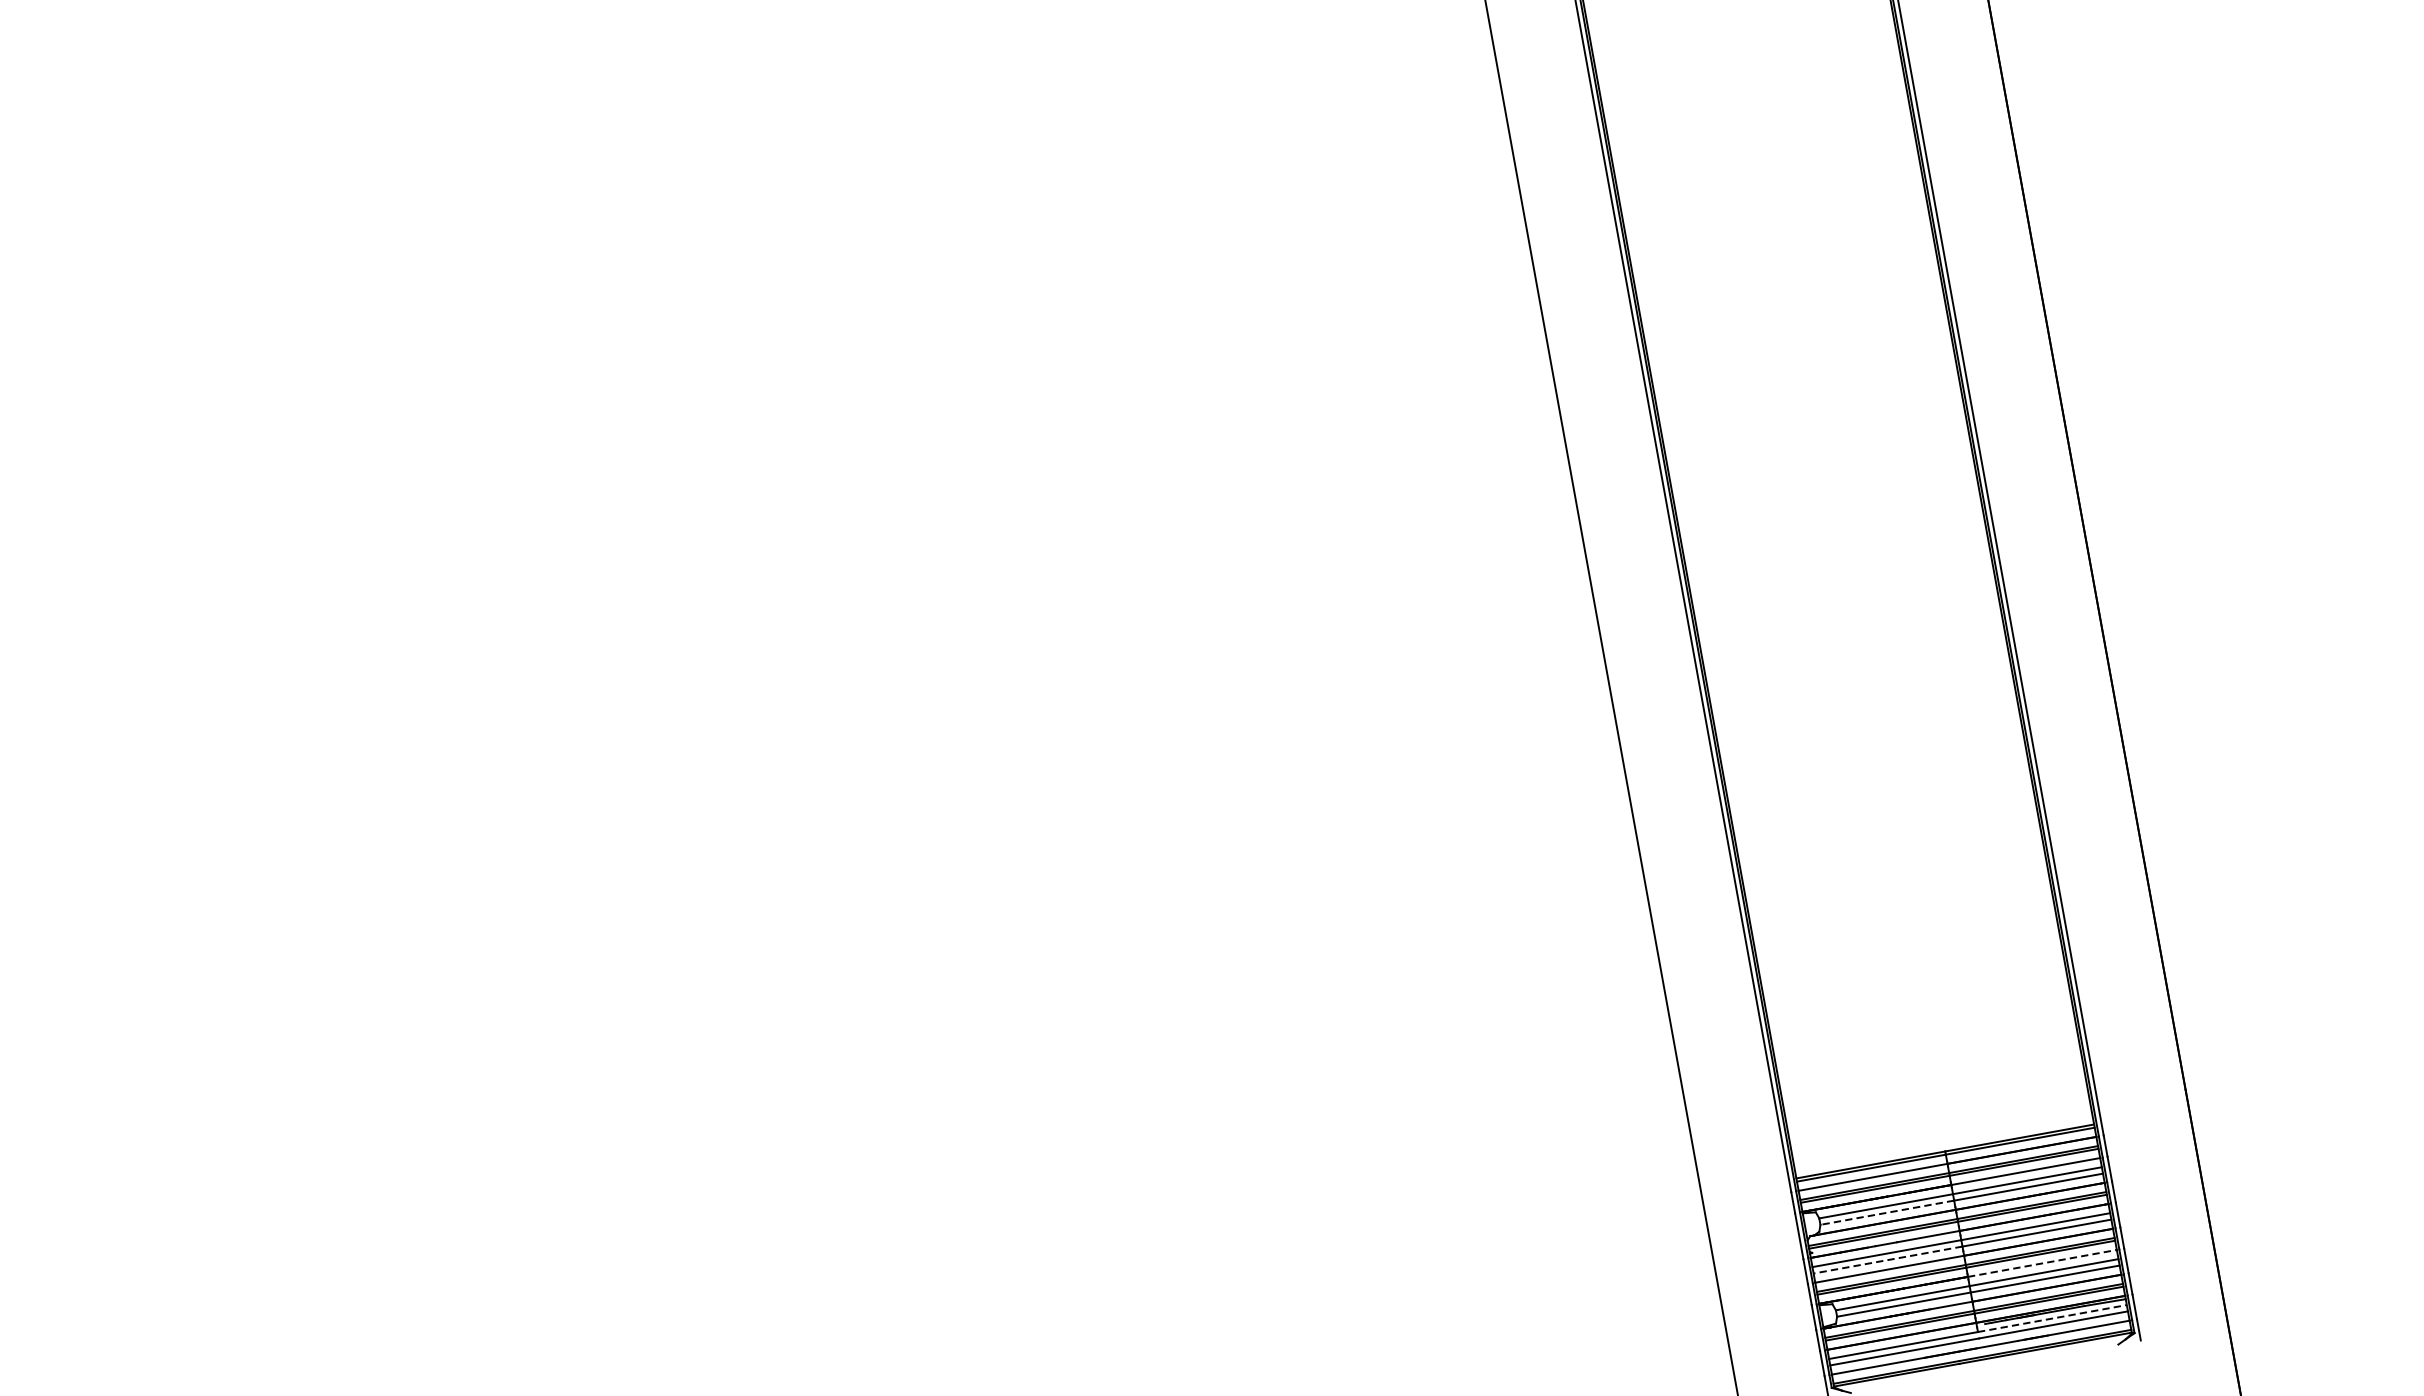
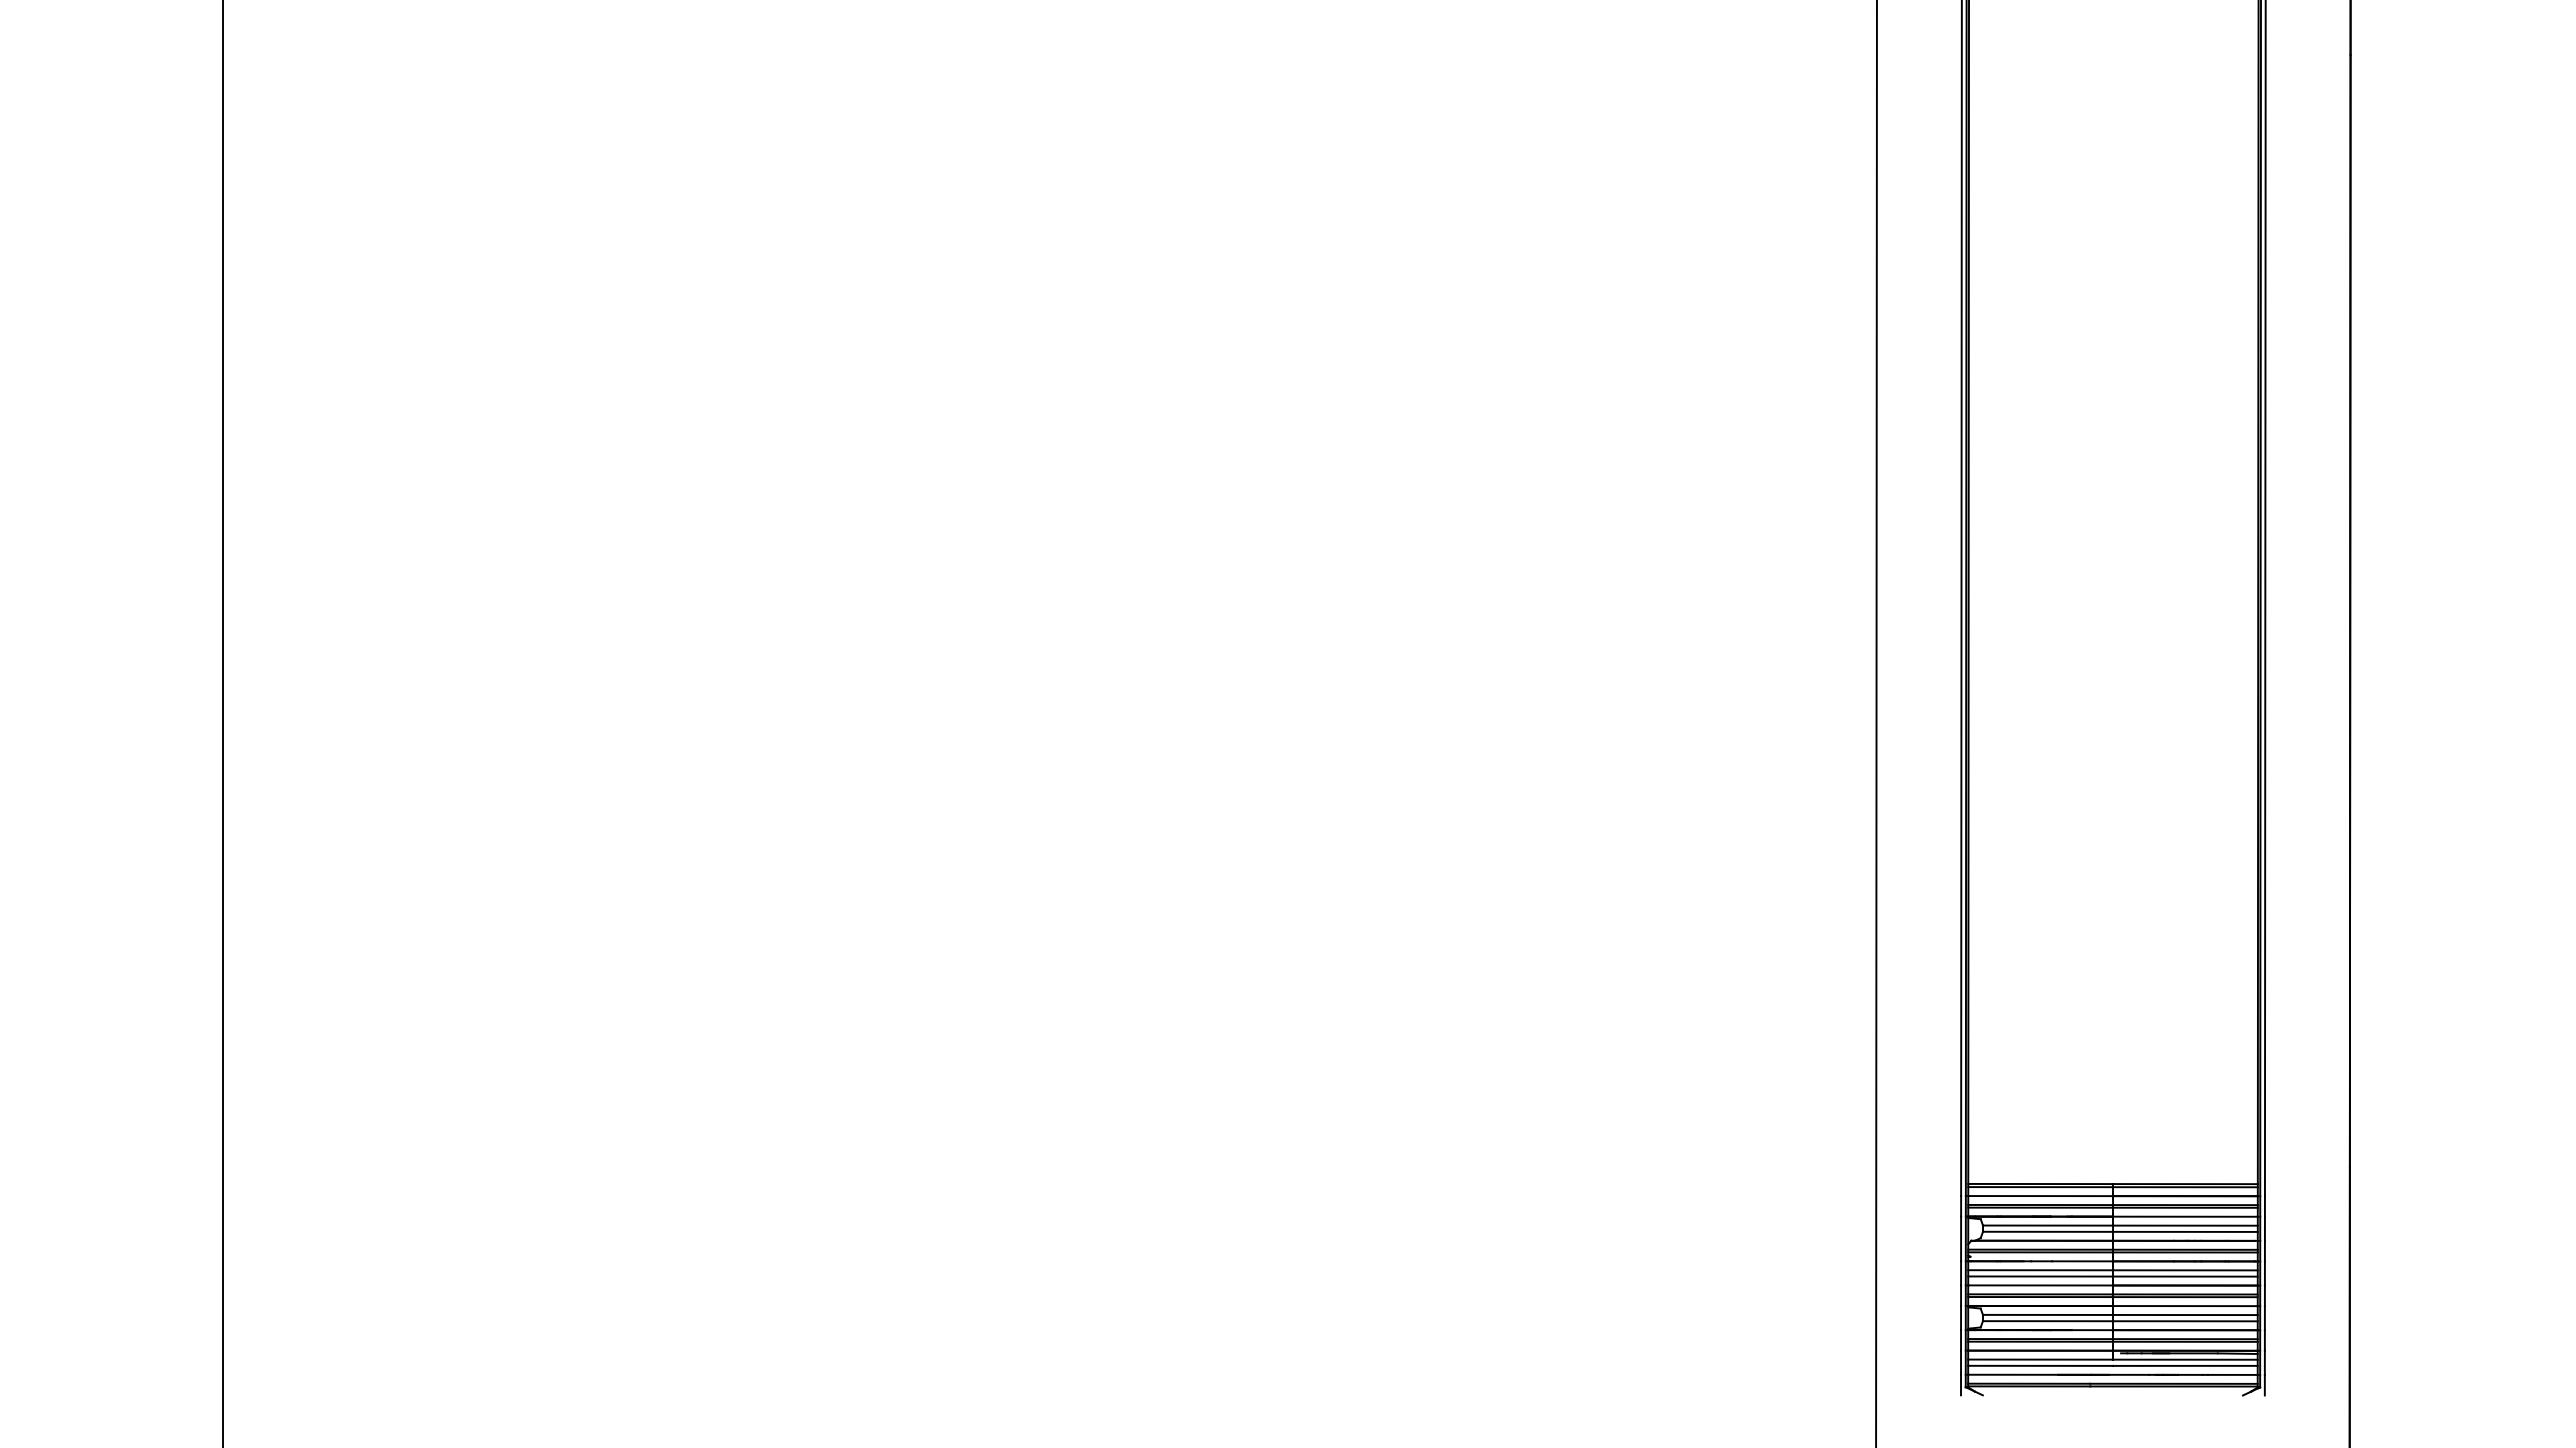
line: (1886, 1212) -> (2047, 1231), dashed -> solid
line: (1887, 1260) -> (2040, 1276), dashed -> solid
line: (2042, 1263) -> (2185, 1306), dashed -> solid
line: (2052, 1318) -> (2185, 1359), dashed -> solid

